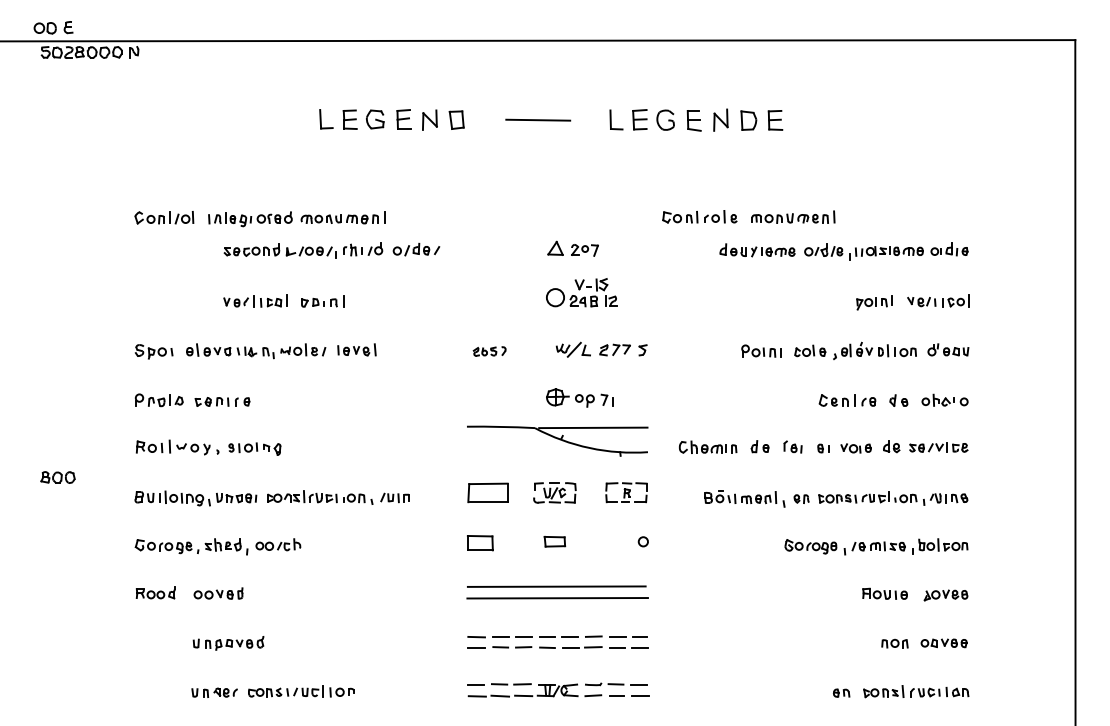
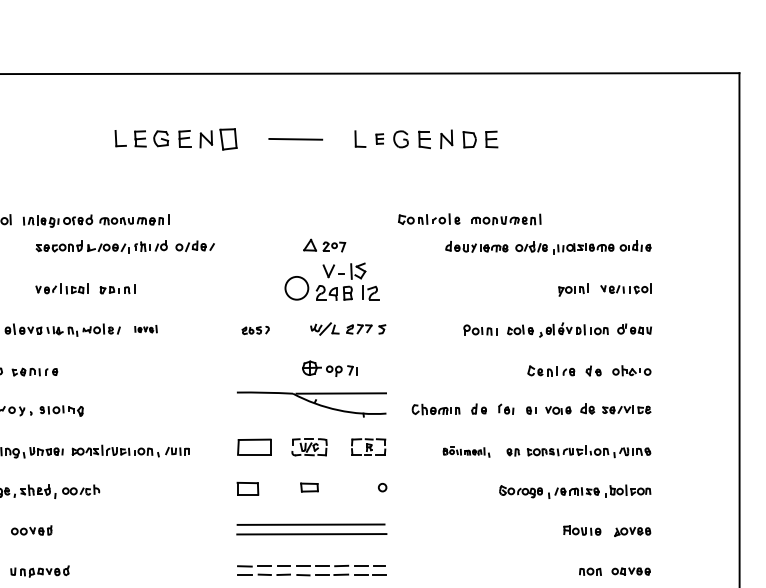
part: (456, 119) -> (228, 138), size x1.4
part: (639, 119) -> (379, 138), size x0.6
part: (581, 292) -> (331, 281), size x1.6
part: (356, 349) -> (145, 328), size x0.7
part: (744, 498) -> (466, 451), size x0.7

